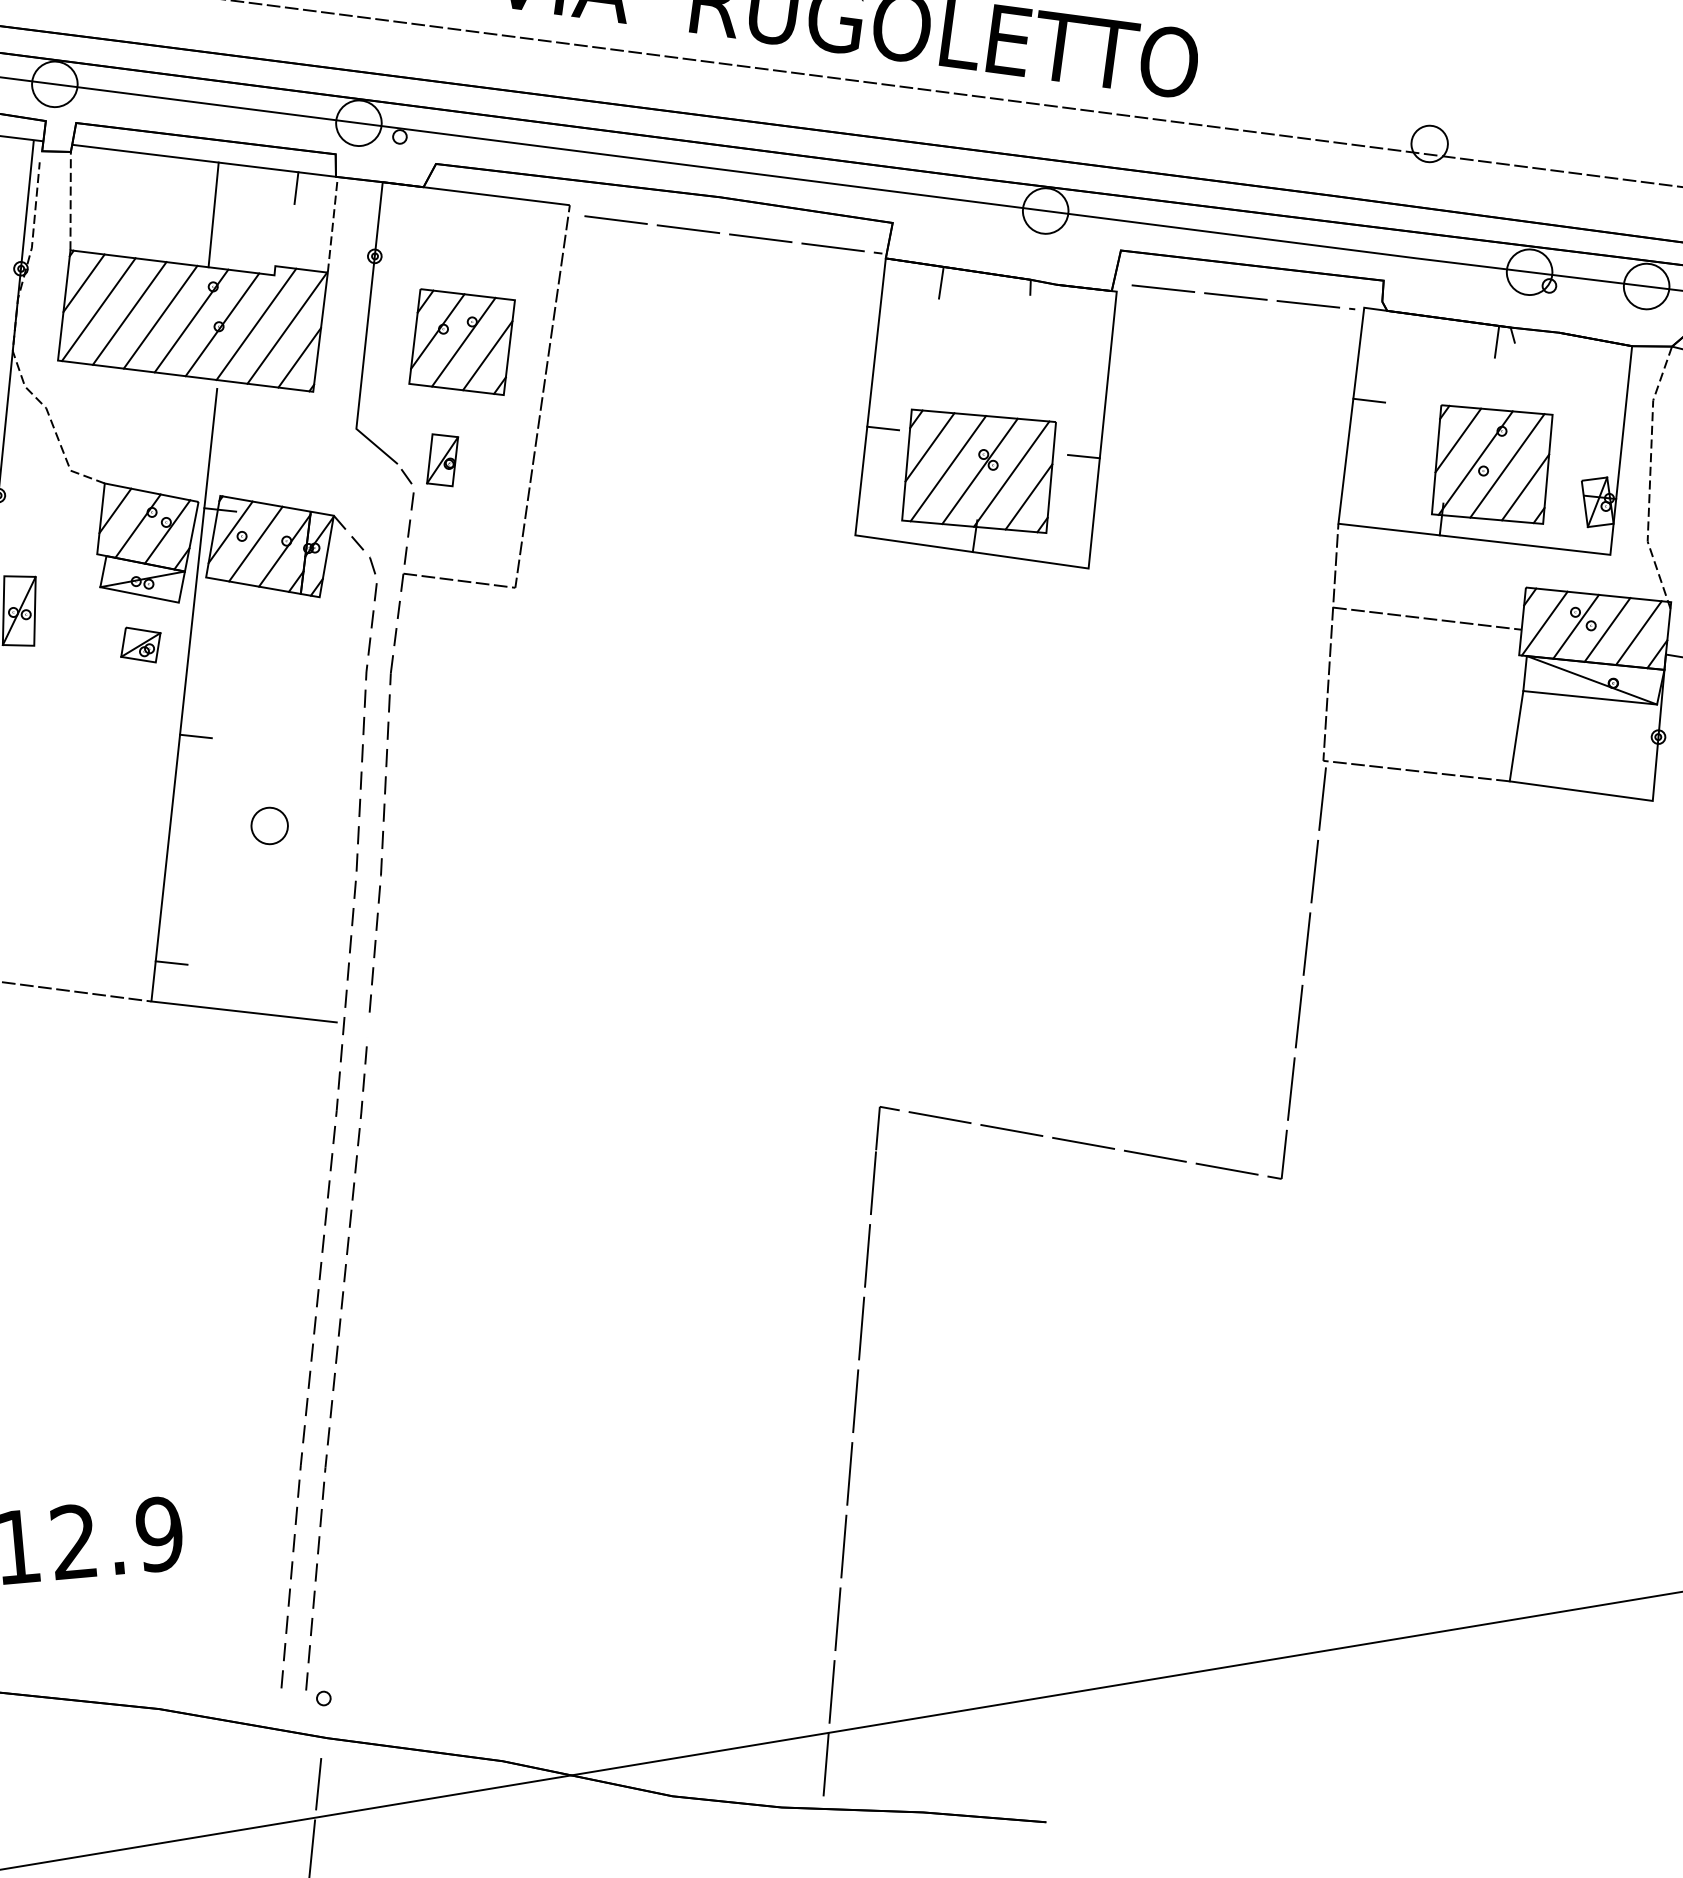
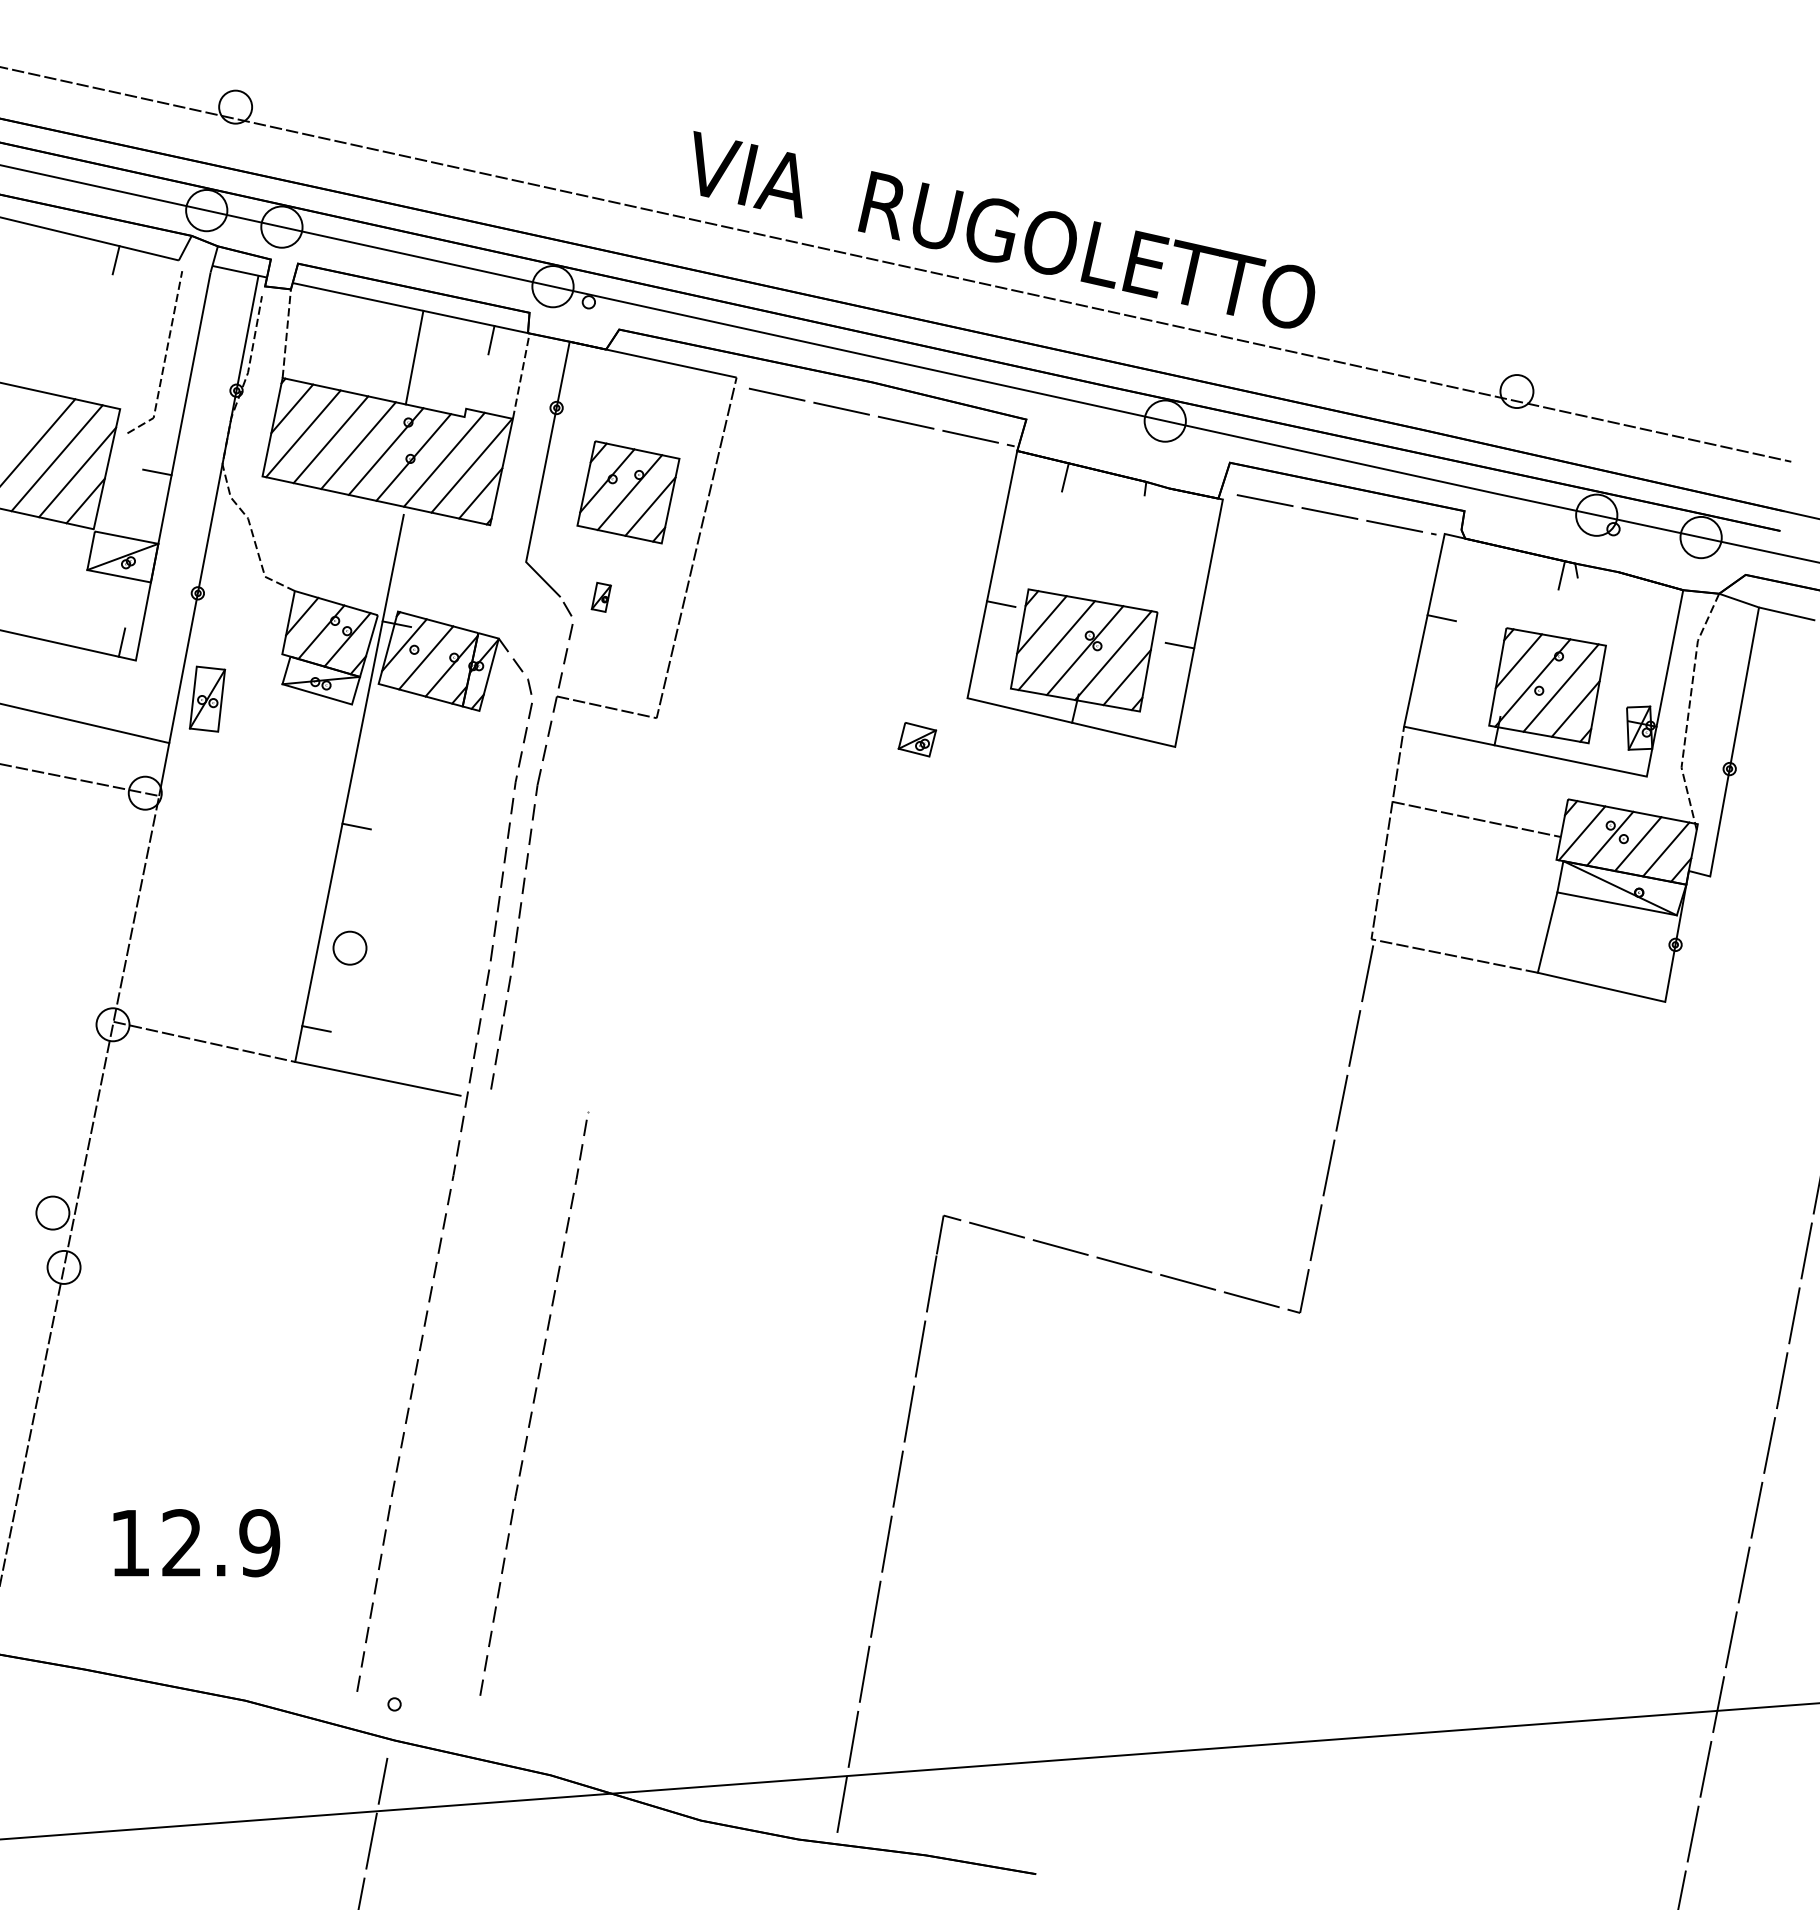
part: (442, 460) -> (601, 597), size x0.6
part: (140, 644) -> (917, 739), moved
part: (269, 825) -> (349, 947), moved
line: (337, 1363) -> (534, 1403), moved

